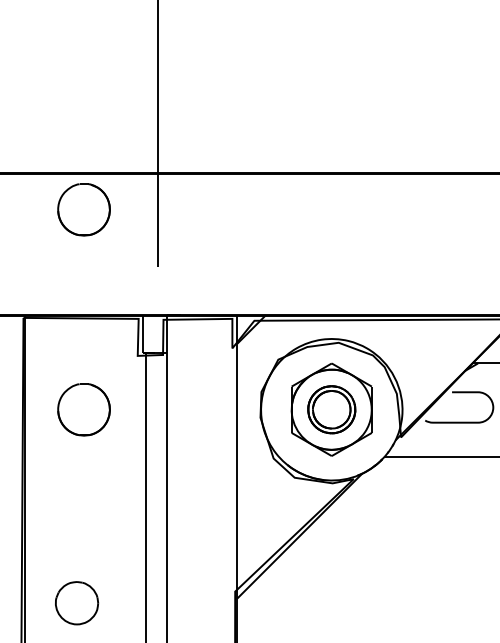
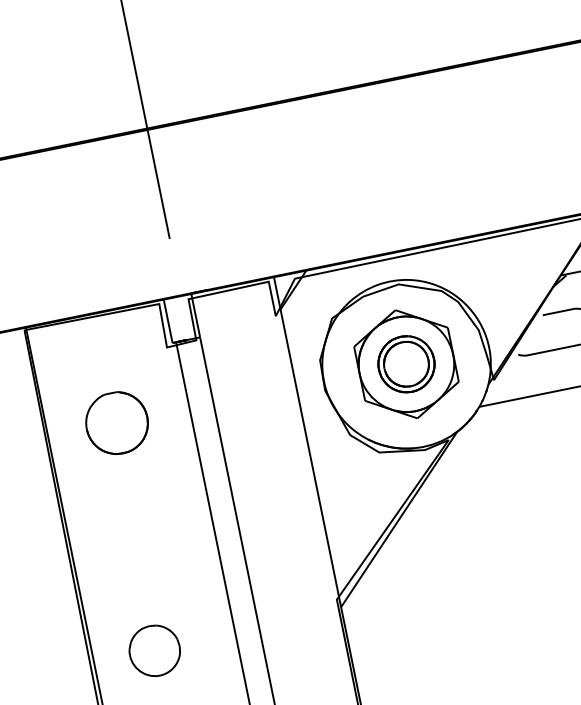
part: (83, 209) -> (68, 189), removed

